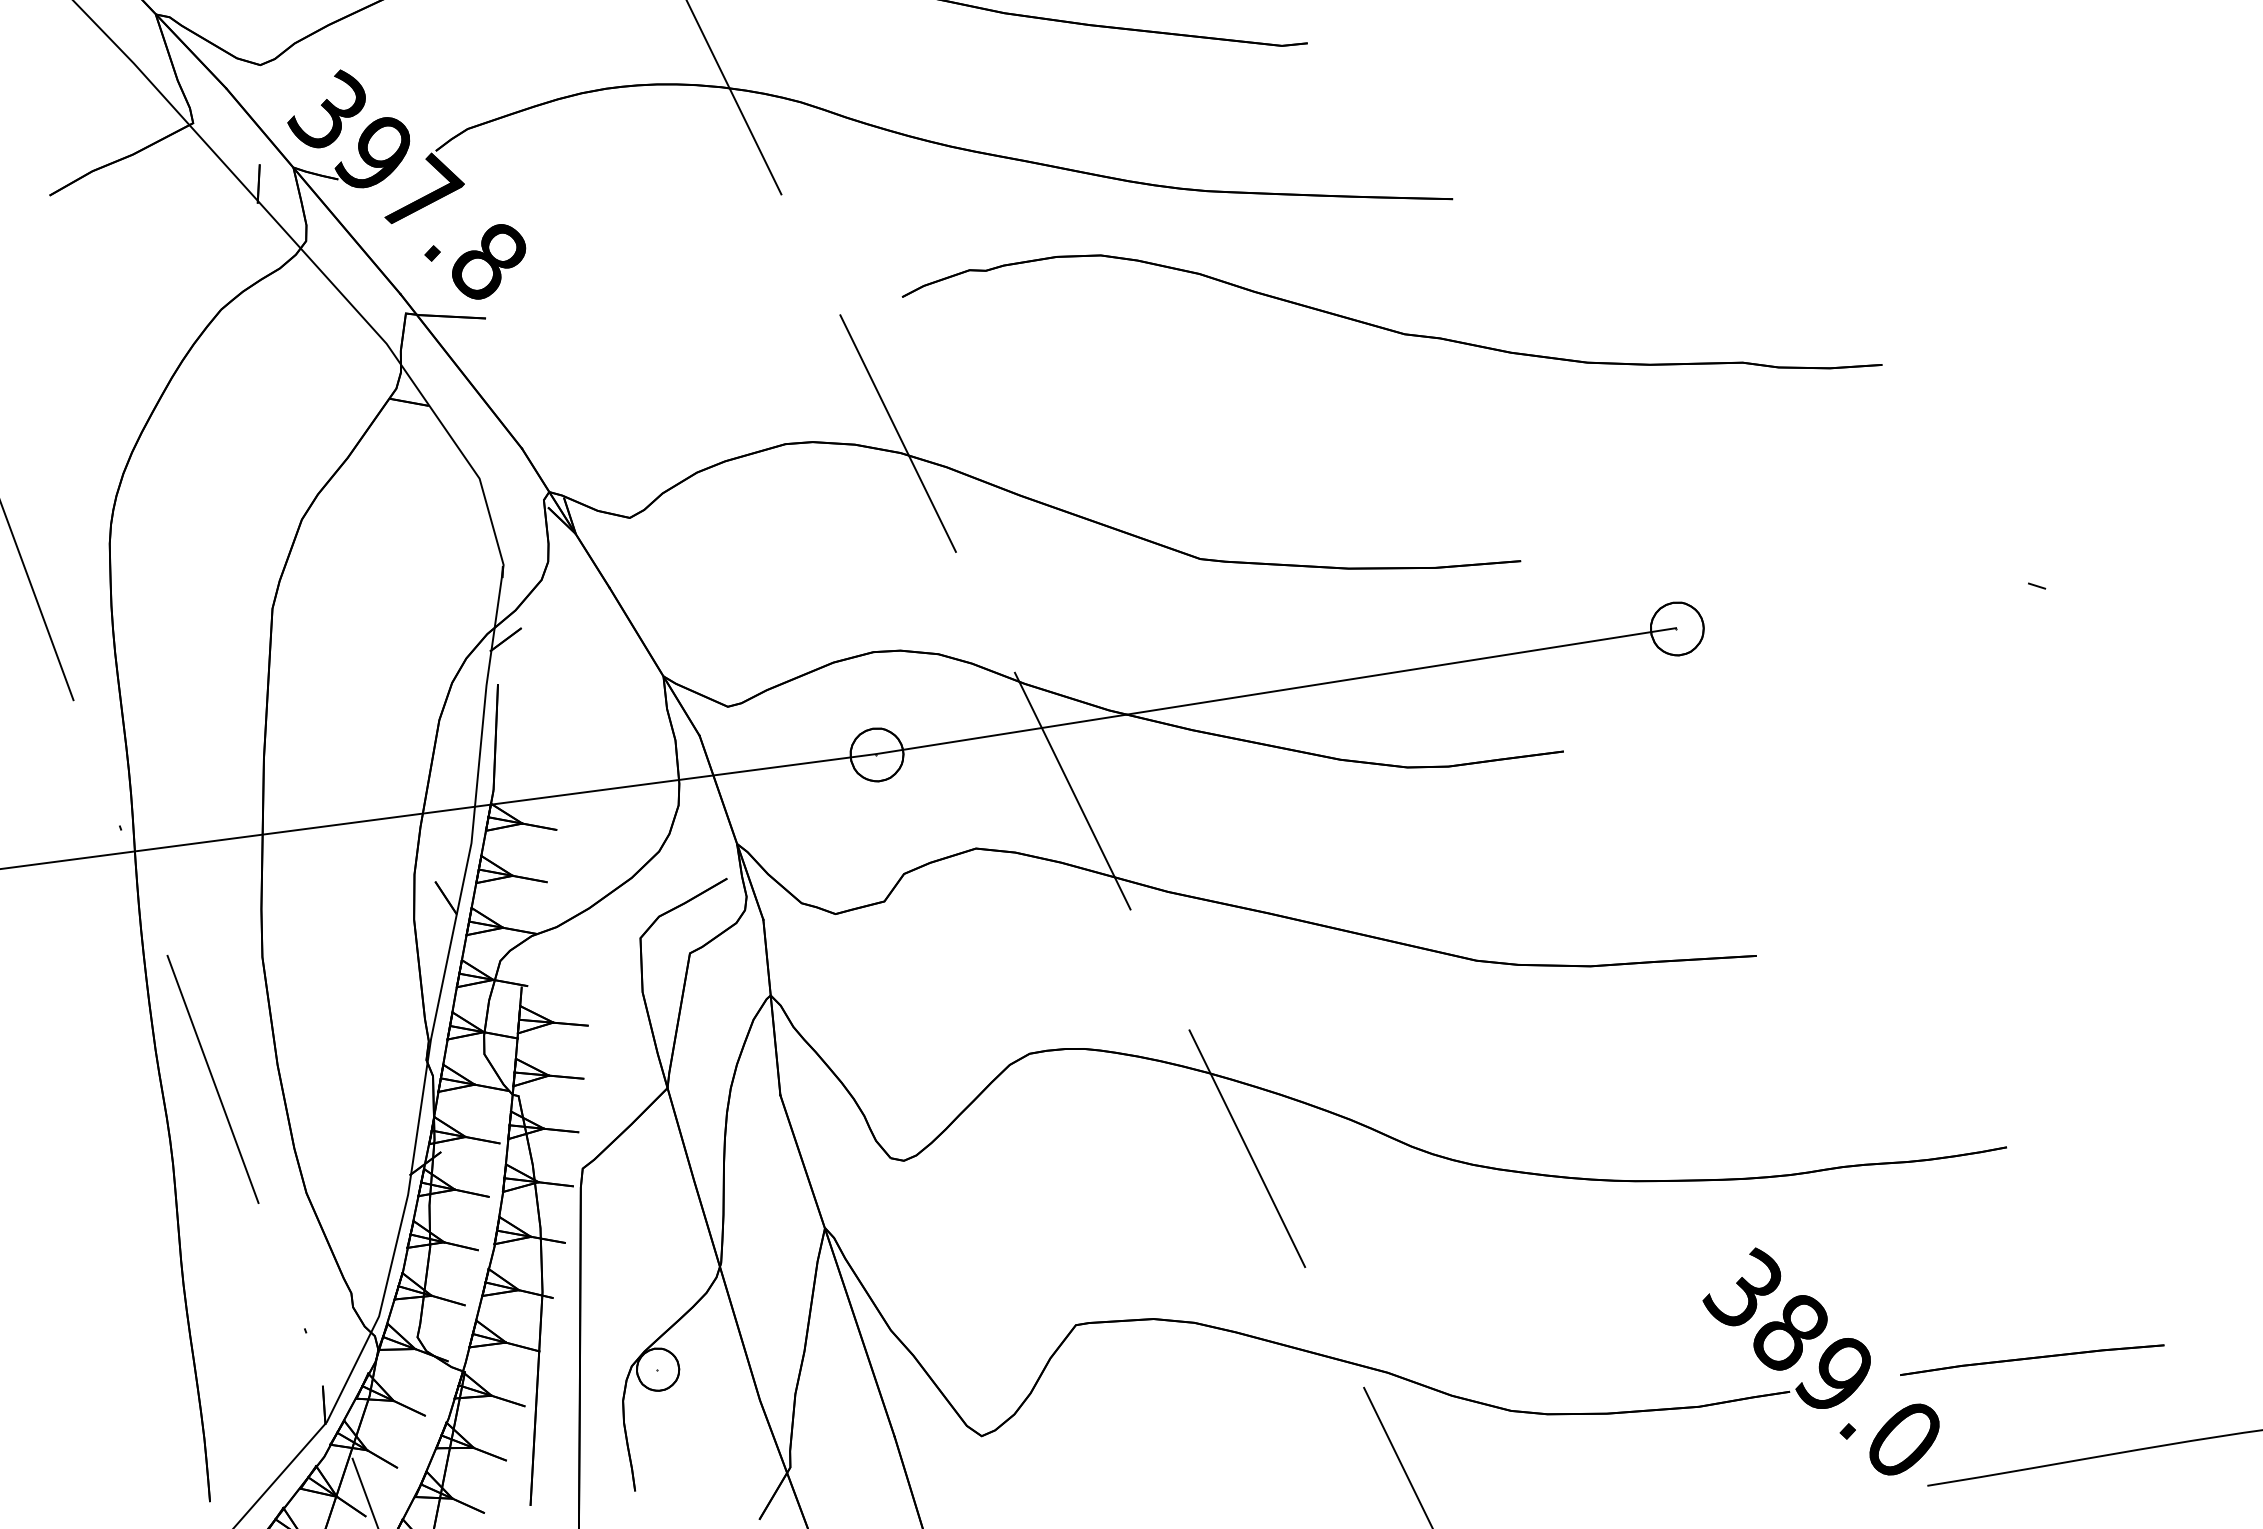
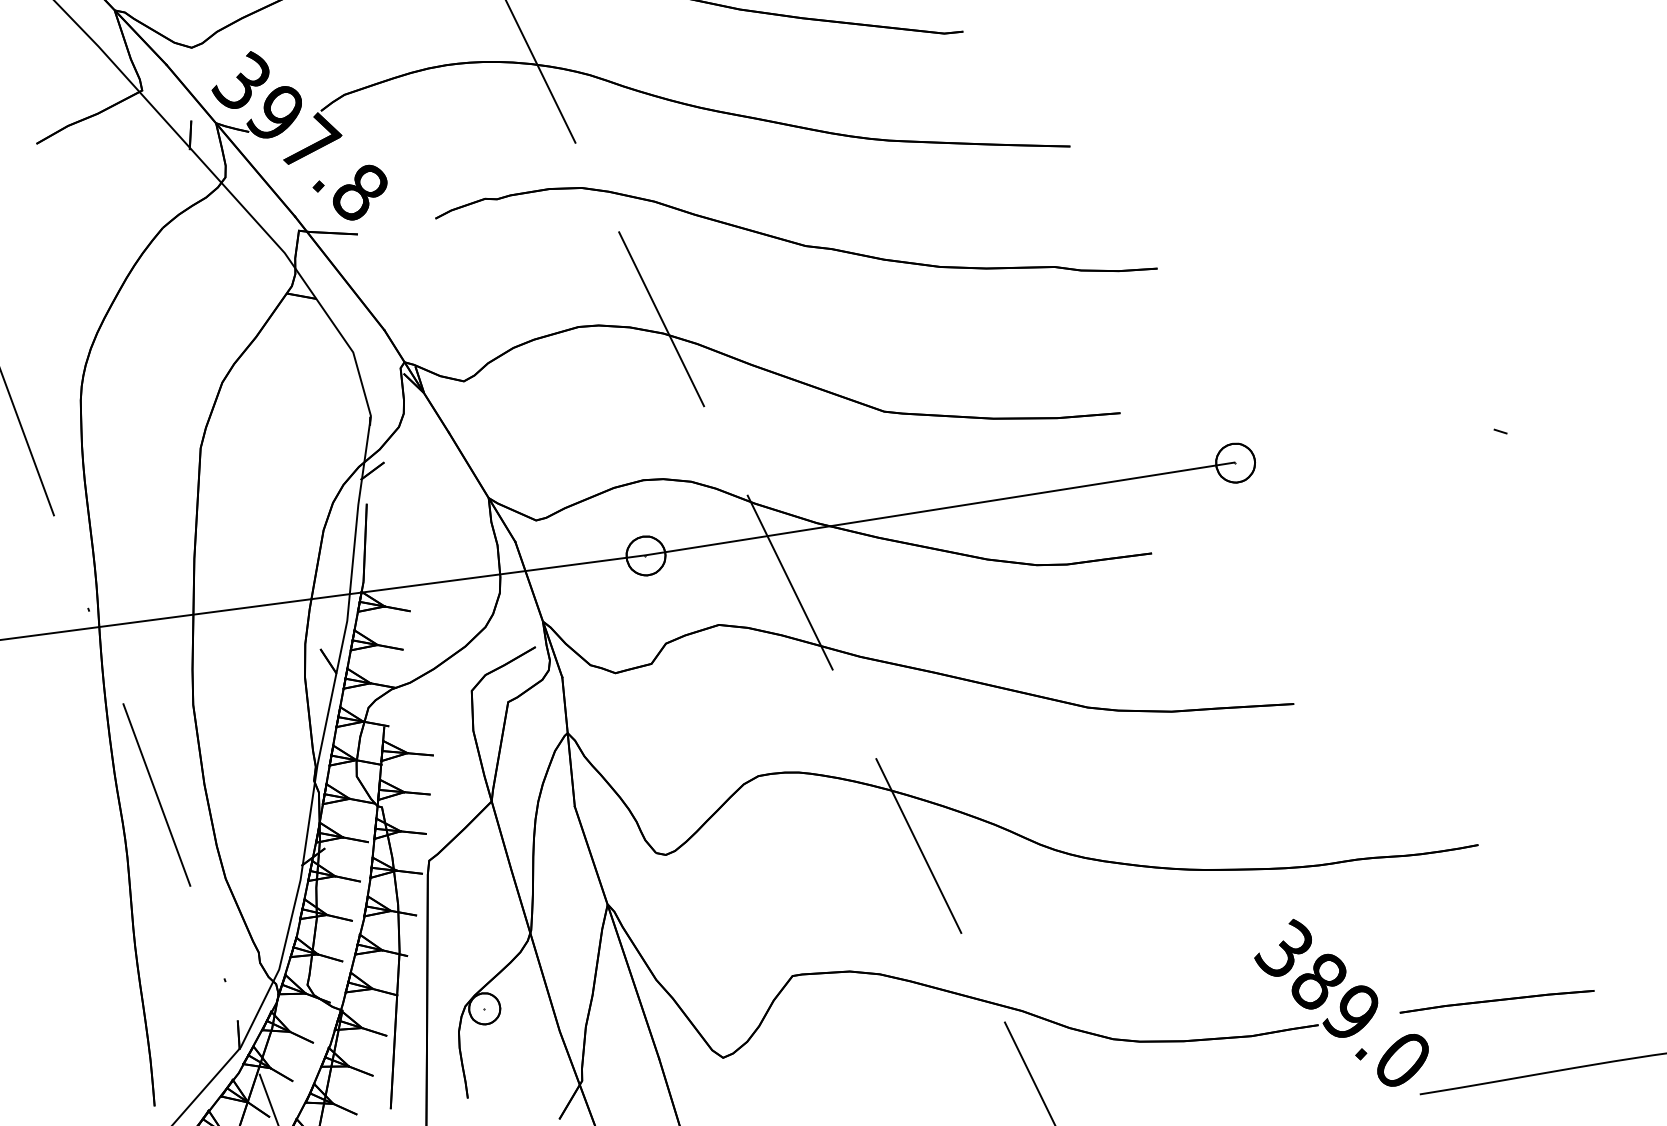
part: (1385, 327) -> (791, 241), moved

